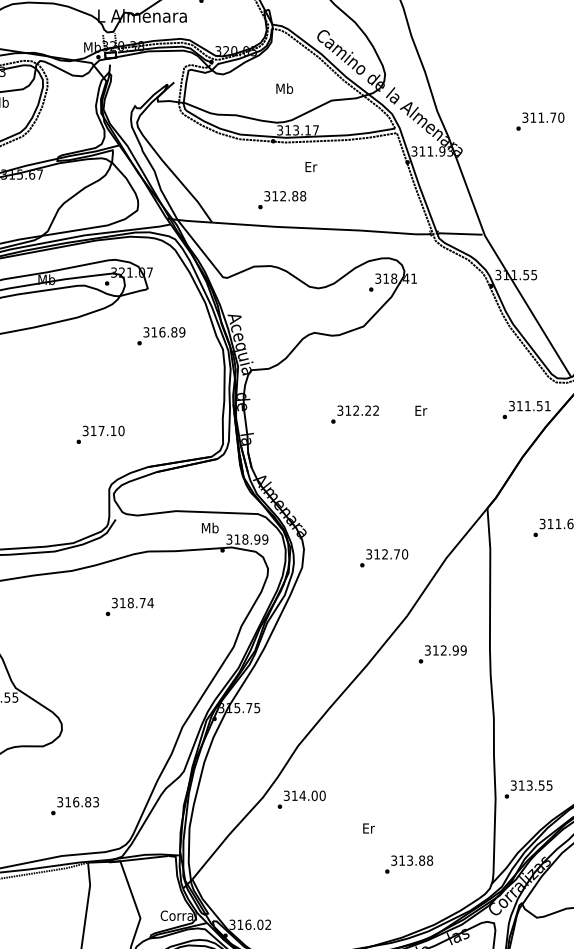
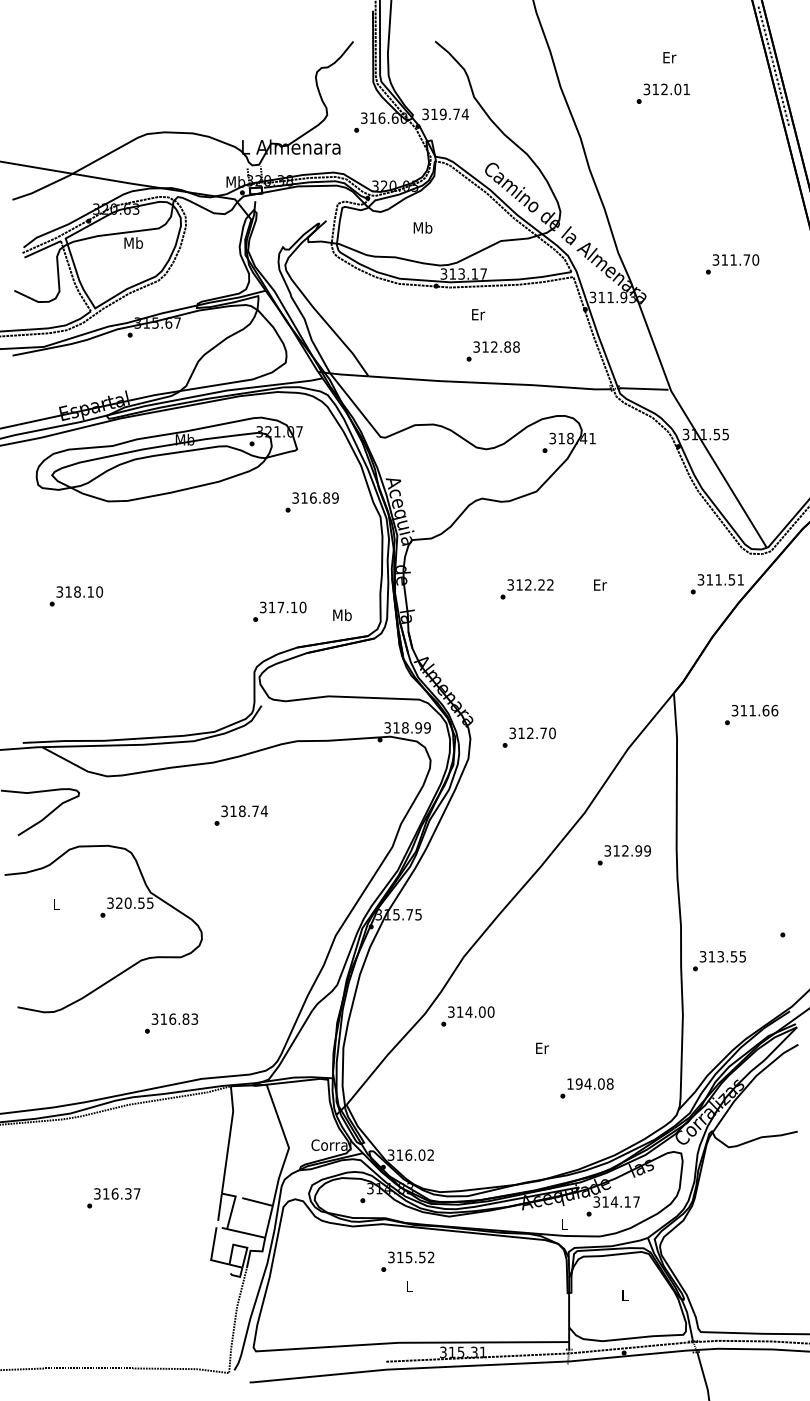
text: (284, 88) -> (422, 227), moved
text: (281, 200) -> (492, 351), moved
text: (100, 434) -> (279, 611), moved
text: (210, 527) -> (342, 614), moved
text: (383, 558) -> (528, 737), moved
text: (129, 606) -> (240, 815), moved
text: (528, 789) -> (719, 961), moved
text: (75, 806) -> (171, 1023), moved
text: (407, 860) -> (585, 1083), 313.88 -> 194.08

